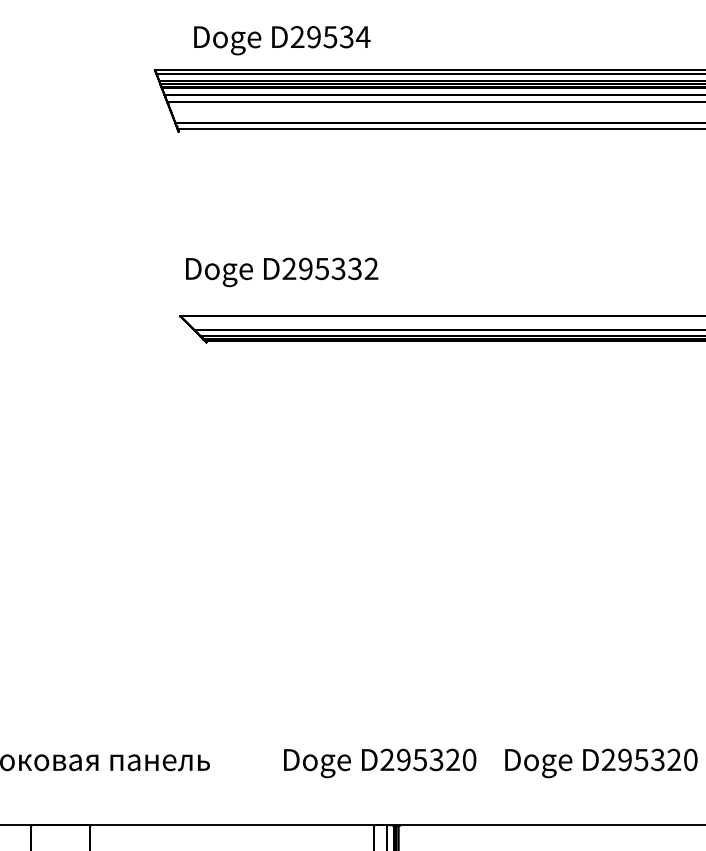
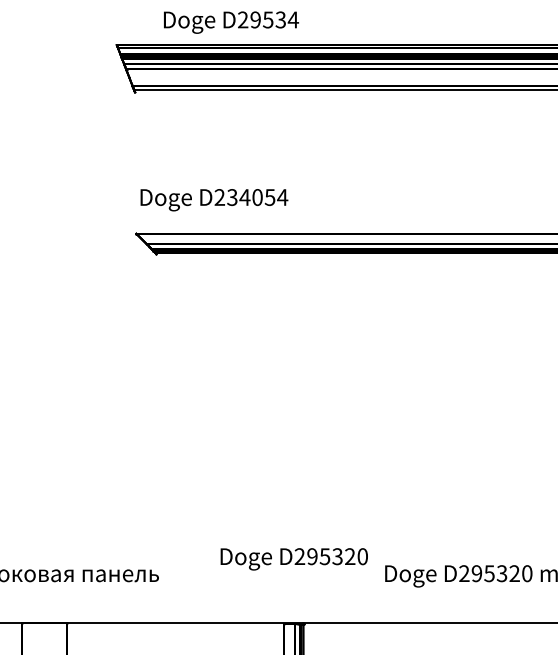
text: (282, 40) -> (231, 22), moved
text: (338, 268) -> (257, 197), D295332 -> D234054
text: (379, 763) -> (293, 559), moved

